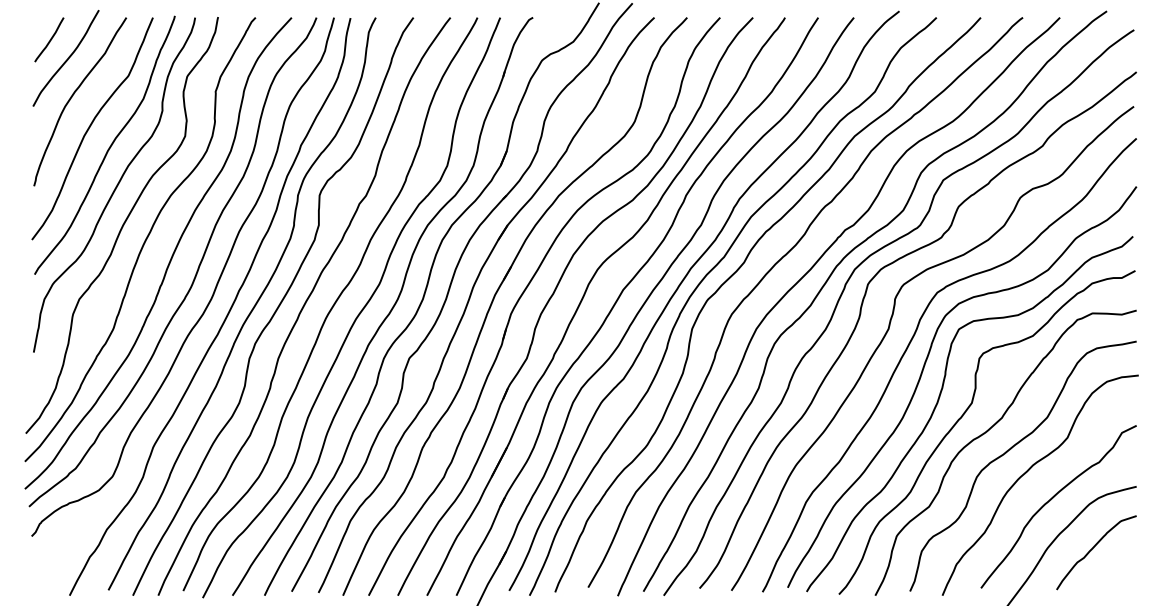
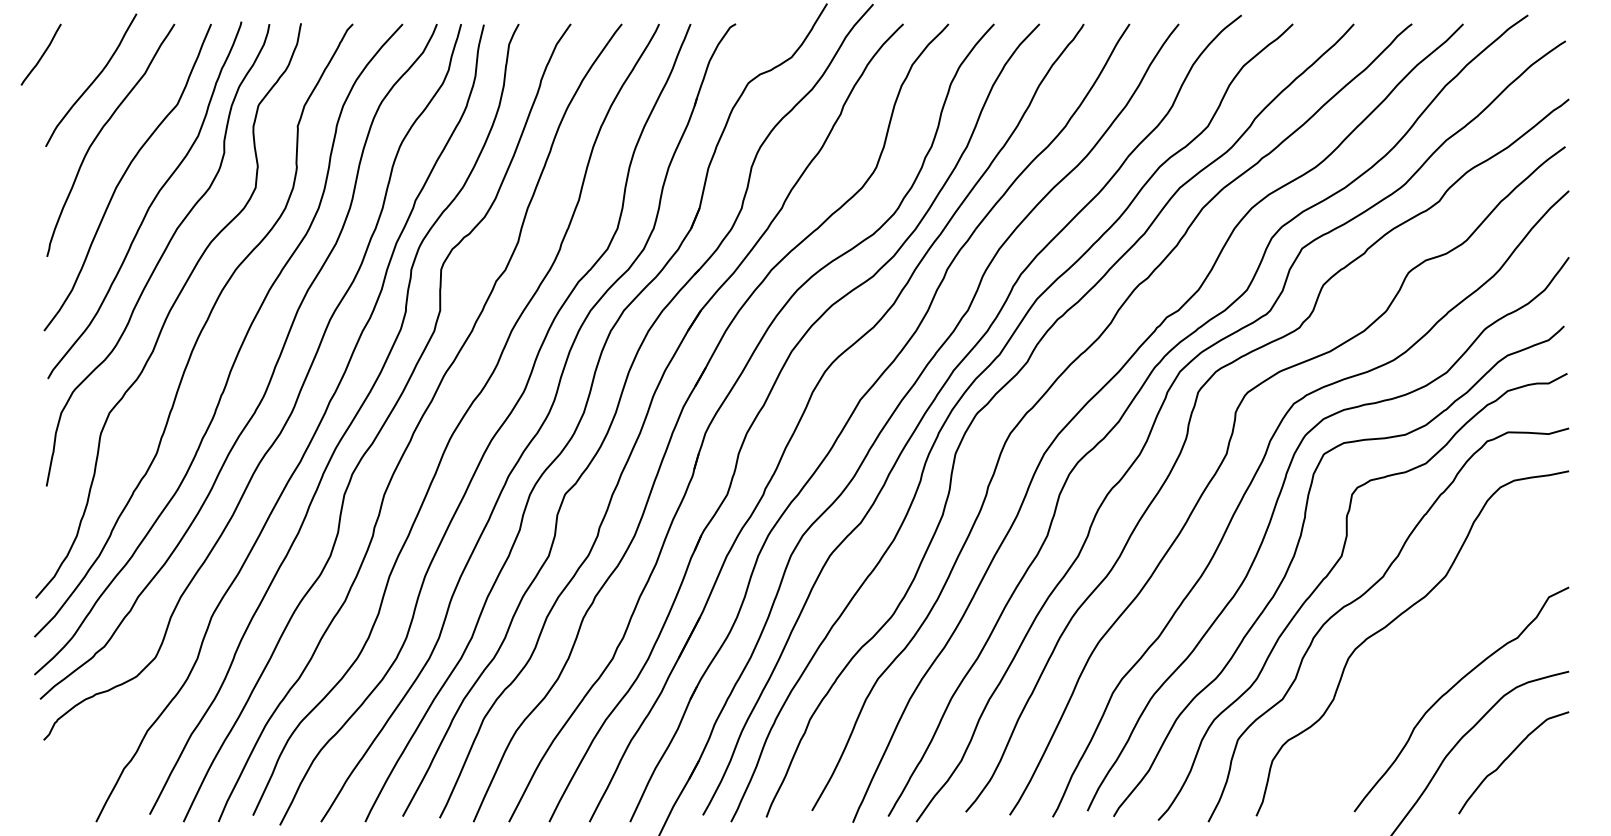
curve: (49, 40) -> (41, 55), moved
curve: (1027, 472) -> (1418, 651), removed

